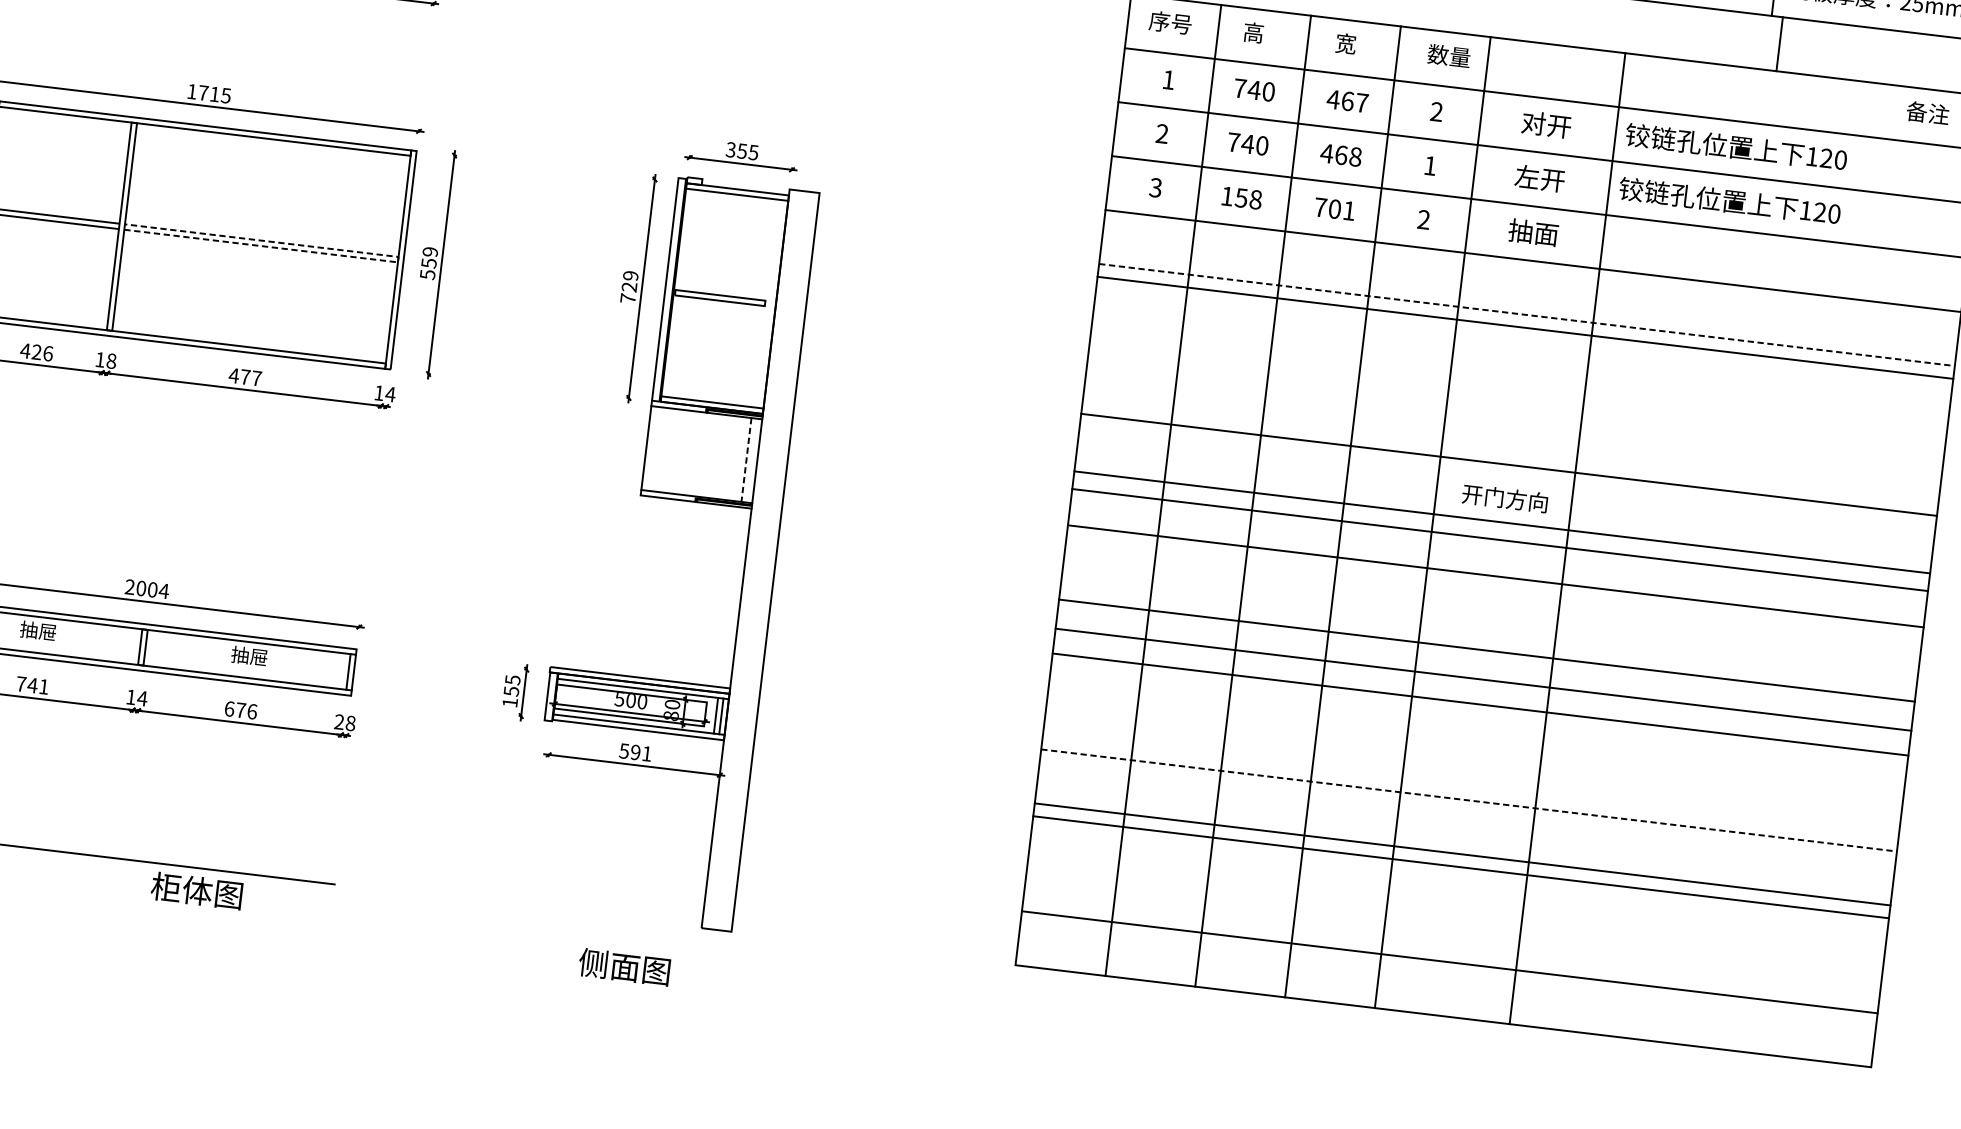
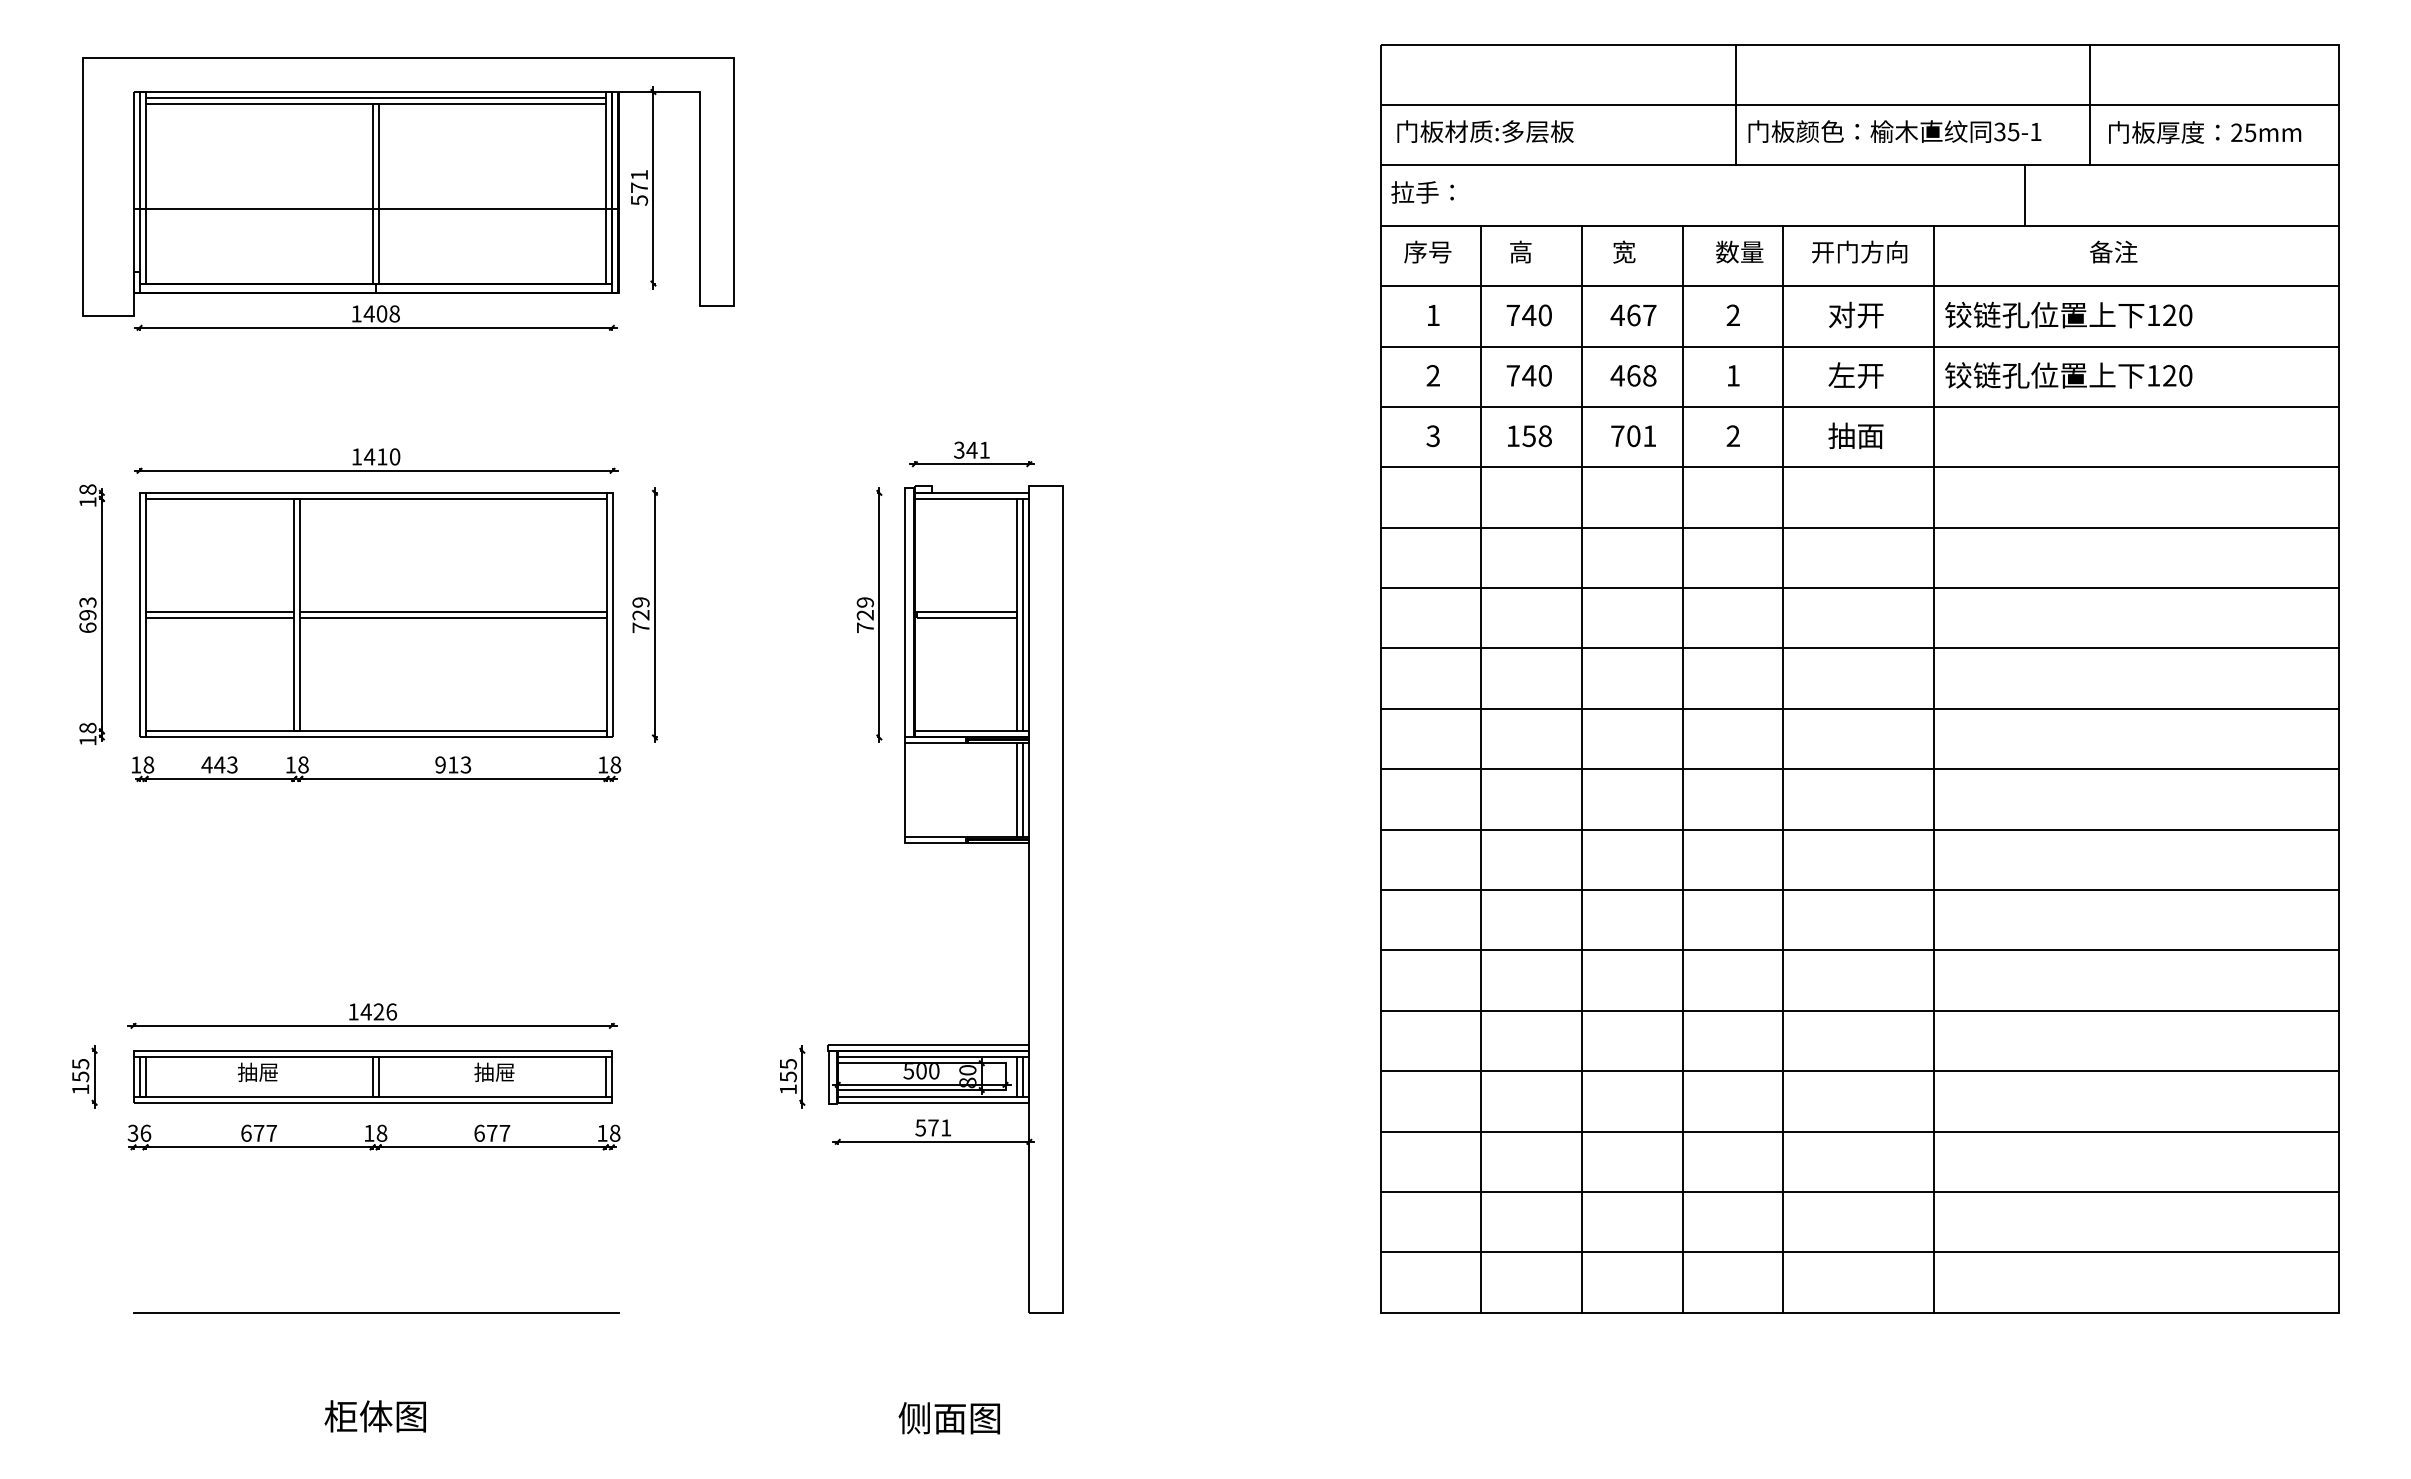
line: (1779, 44) -> (2024, 195), moved
text: (214, 93) -> (381, 456), 1715 -> 1410
text: (1927, 112) -> (2113, 251), moved
text: (747, 151) -> (977, 449), 355 -> 341
line: (398, 259) -> (606, 614), dashed -> solid
text: (427, 268) -> (640, 621), 559 -> 729
line: (765, 302) -> (1017, 614), added
line: (770, 303) -> (1023, 614), added
line: (1526, 314) -> (1859, 527), dashed -> solid
line: (1525, 328) -> (1859, 588), moved
text: (41, 352) -> (225, 764), 426 -> 443
text: (244, 376) -> (452, 764), 477 -> 913
text: (390, 394) -> (615, 764), 14 -> 18
line: (746, 460) -> (1017, 790), dashed -> solid
line: (752, 460) -> (1023, 790), added
line: (1508, 464) -> (1859, 648), moved
text: (1505, 497) -> (1859, 251), moved
line: (1502, 522) -> (1859, 708), moved
line: (1499, 539) -> (1859, 829), moved
line: (1495, 576) -> (1859, 769), moved
text: (146, 588) -> (372, 1011), 2004 -> 1426
line: (1486, 650) -> (1859, 950), moved
line: (1483, 680) -> (1859, 890), moved
text: (33, 684) -> (259, 1132), 741 -> 677
text: (142, 697) -> (381, 1132), 14 -> 18
line: (1480, 704) -> (1859, 1010), moved
text: (252, 710) -> (504, 1132), 676 -> 677
text: (339, 721) -> (602, 1132), 28 -> 18
text: (635, 752) -> (933, 1127), 591 -> 571
line: (1468, 800) -> (1859, 1071), dashed -> solid
line: (1461, 866) -> (1859, 1191), moved
text: (196, 890) -> (374, 1416), moved
text: (623, 967) -> (948, 1418), moved

